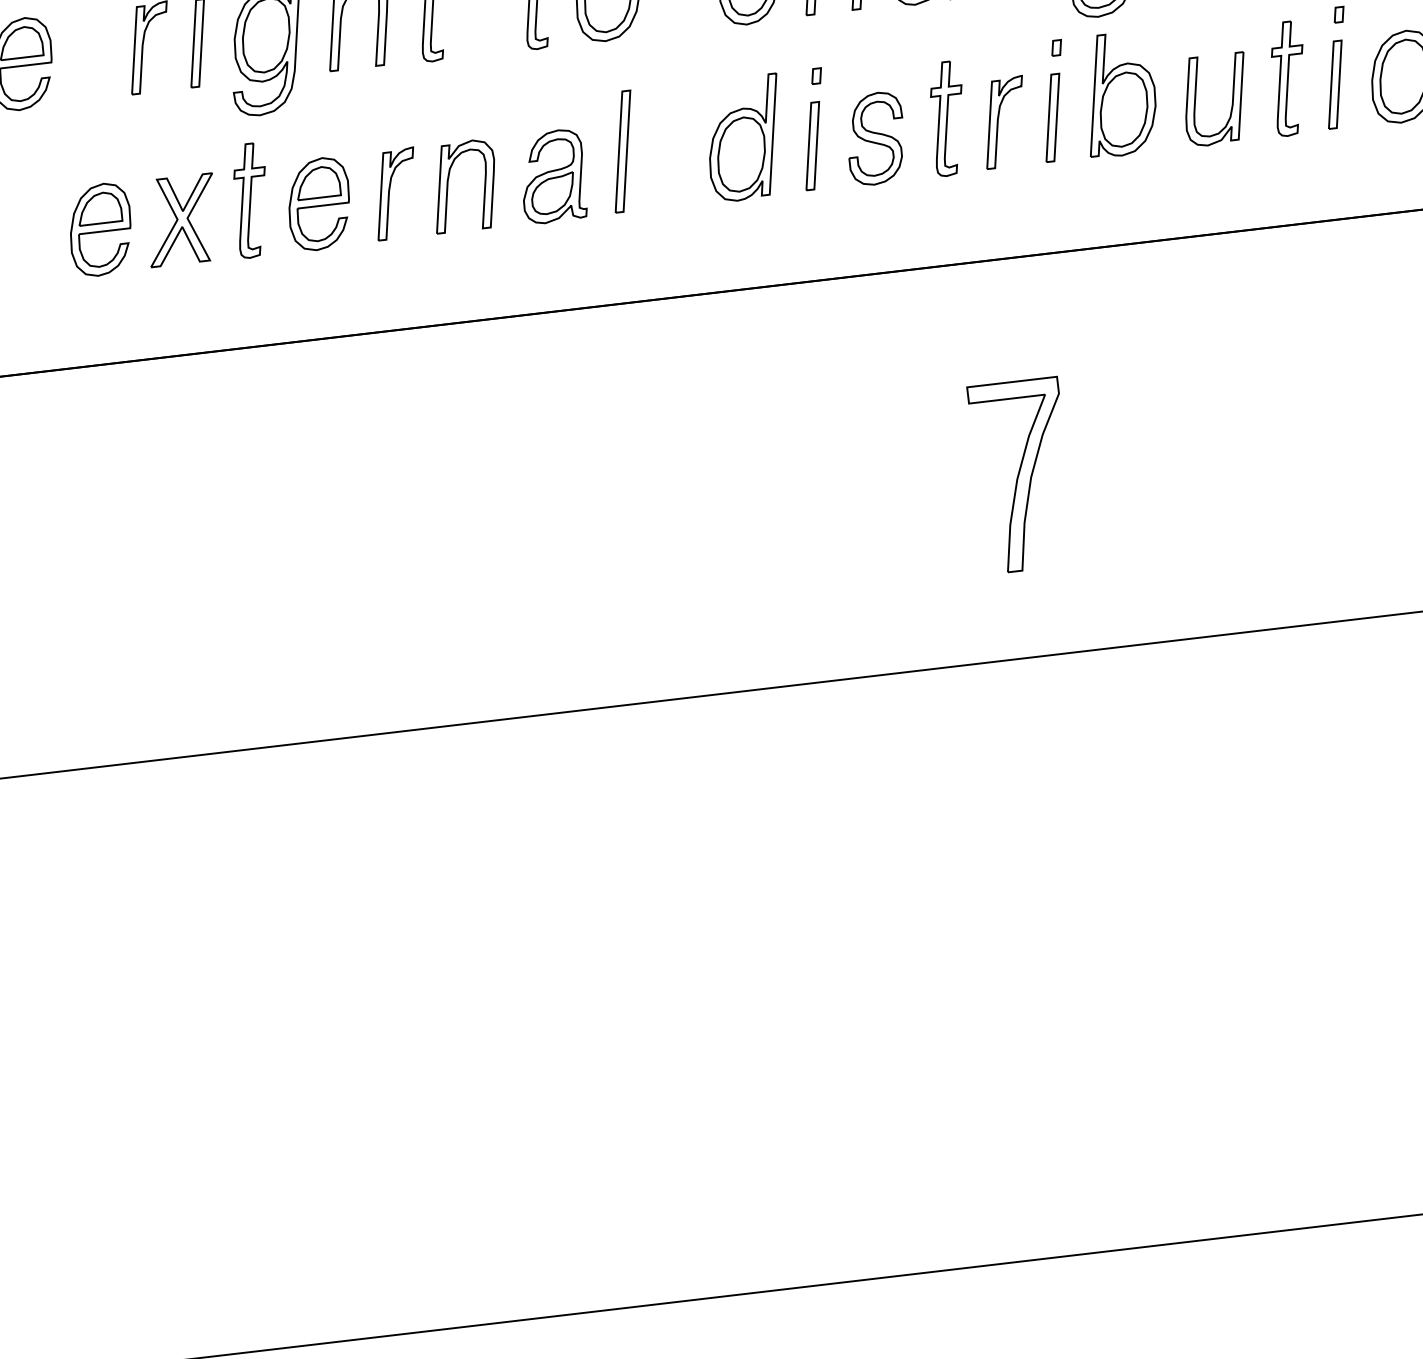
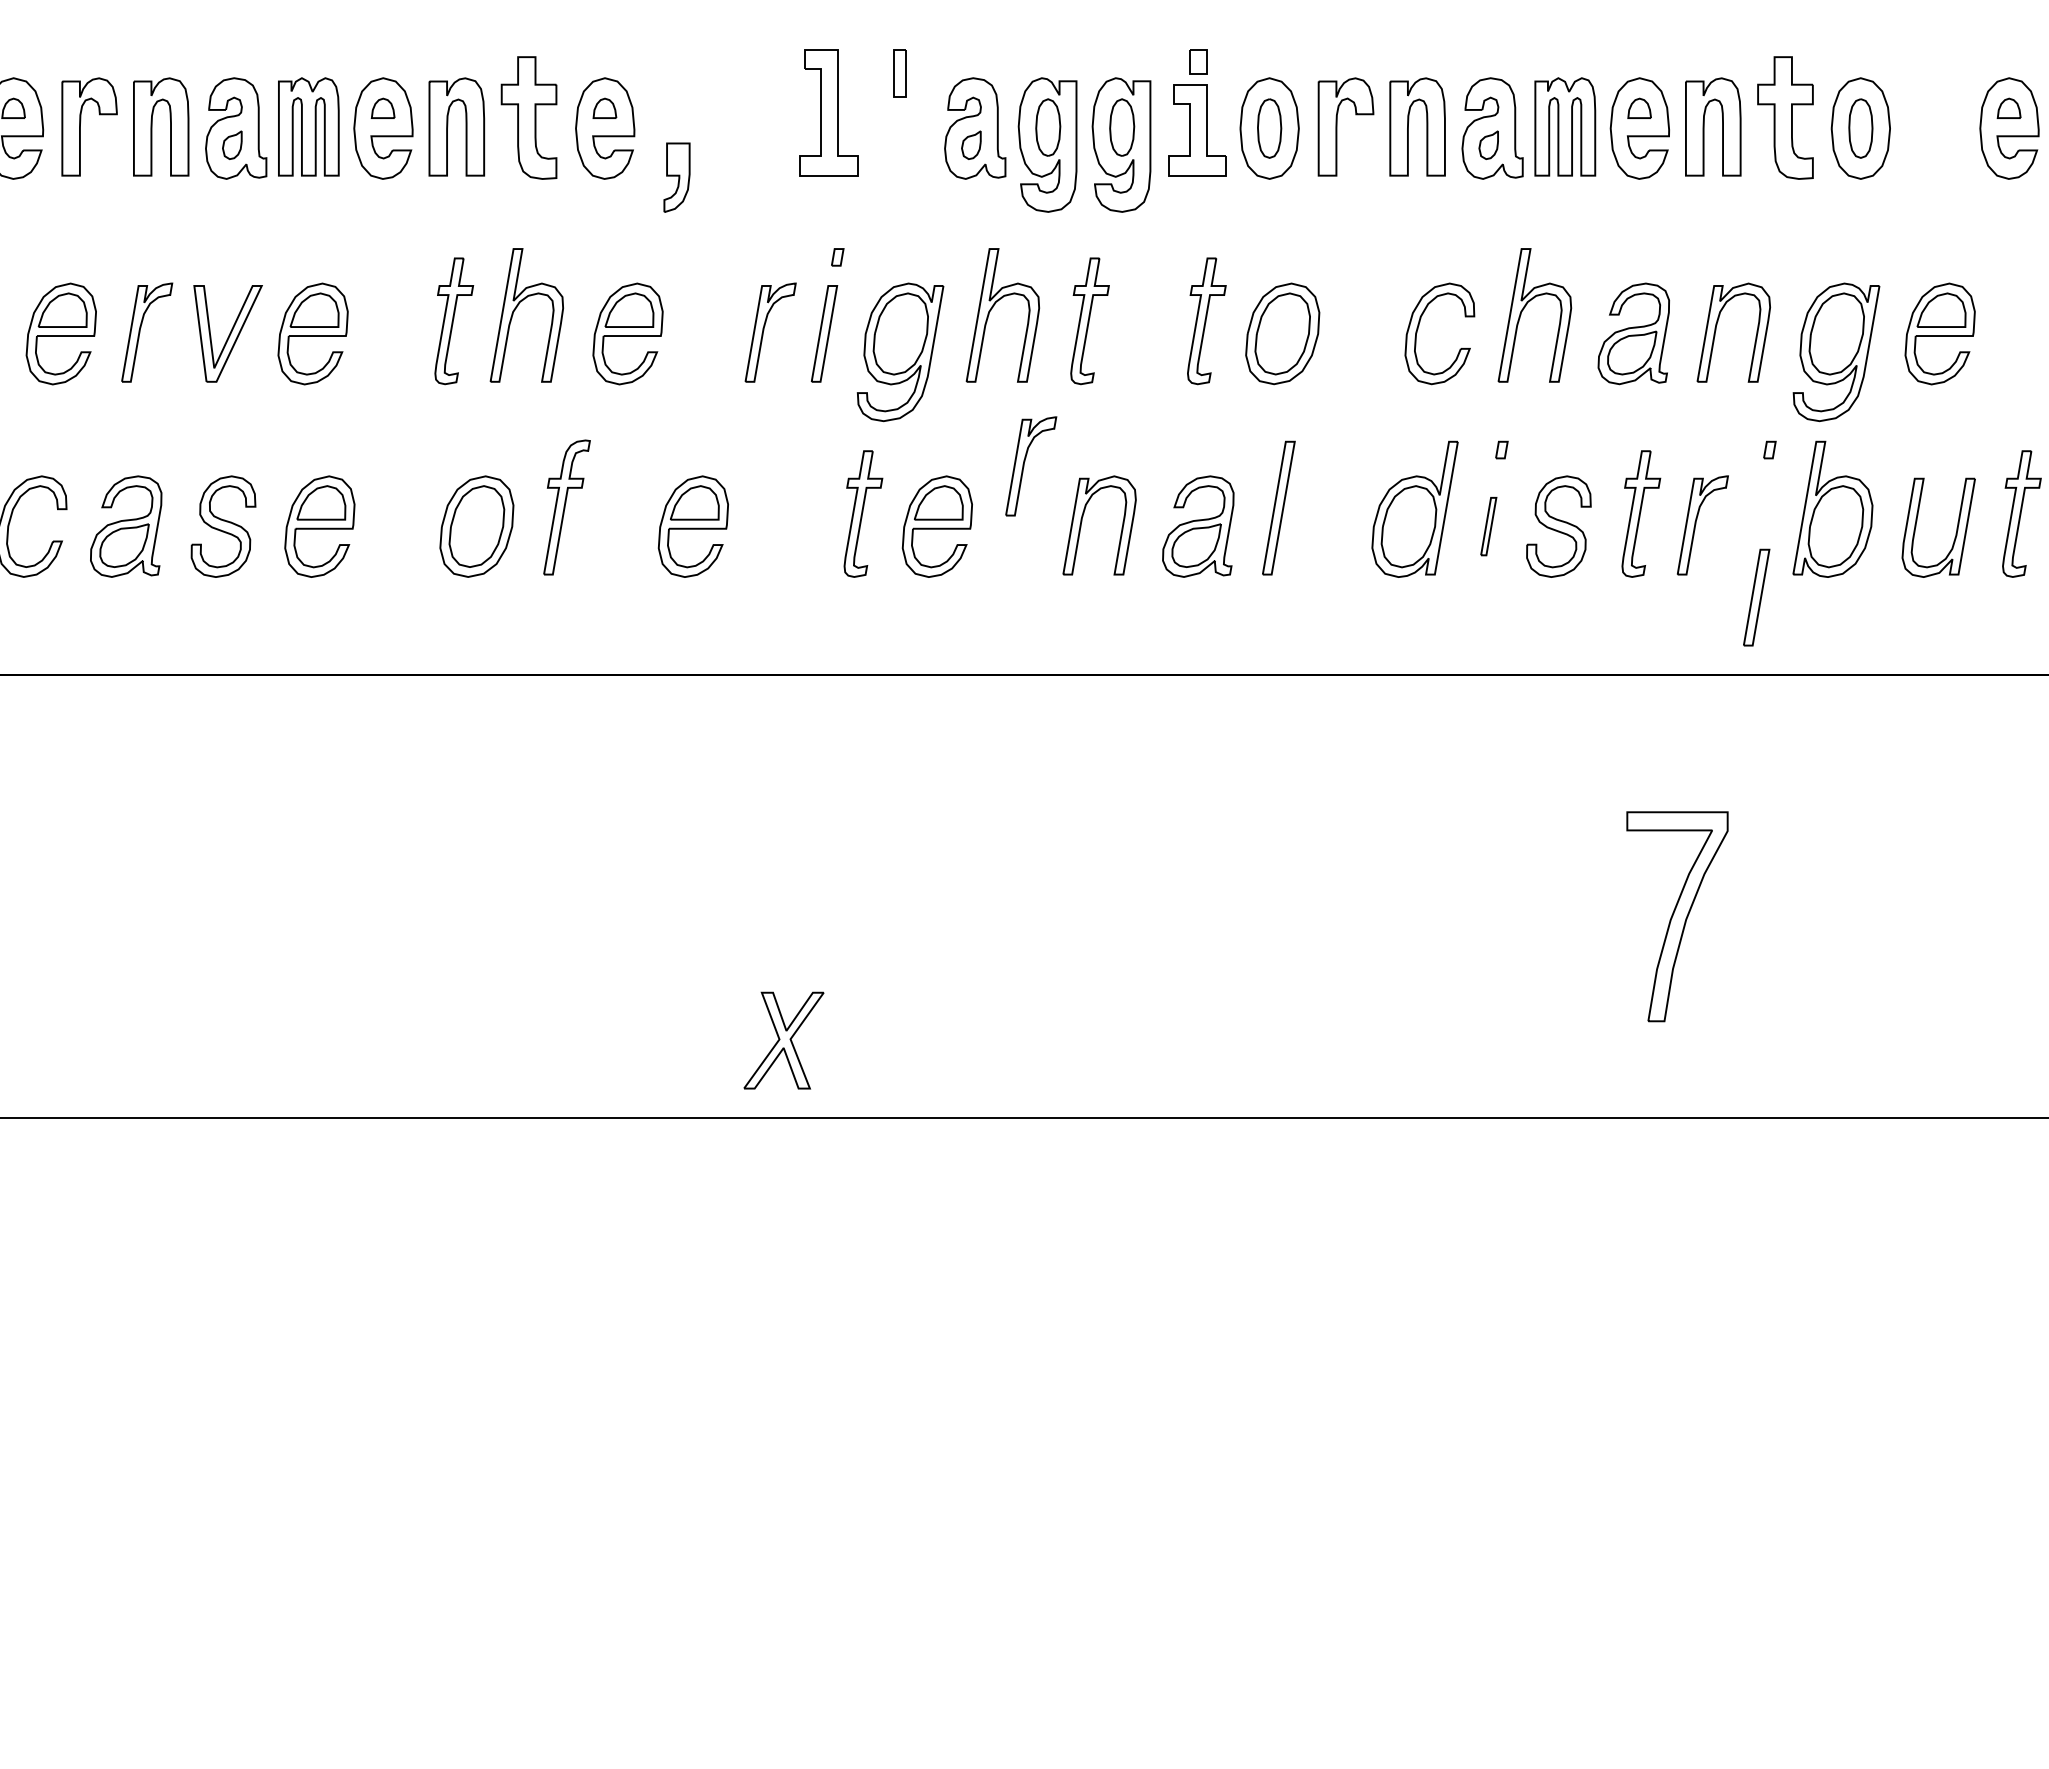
part: (1052, 117) -> (1756, 597), moved
part: (812, 146) -> (1488, 526), size x0.6
part: (389, 194) -> (1024, 466), moved
part: (181, 220) -> (783, 1040), moved

